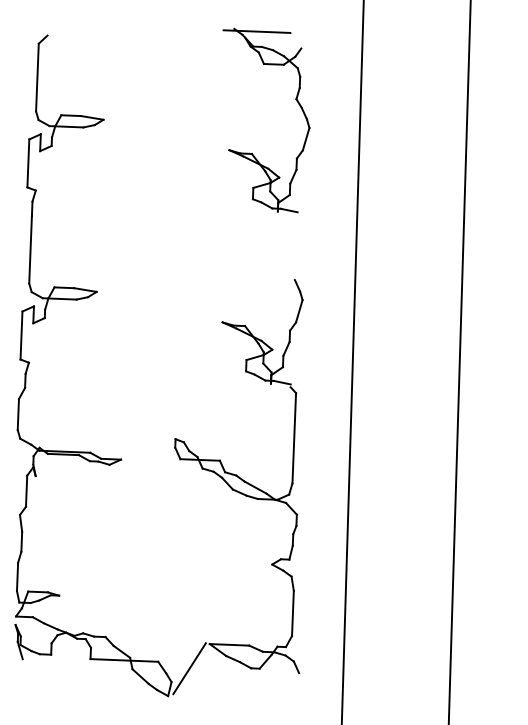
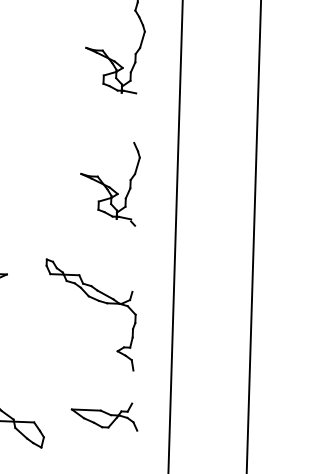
line: (294, 438) -> (133, 258), removed
line: (292, 613) -> (132, 387), removed
line: (189, 668) -> (57, 427), removed

